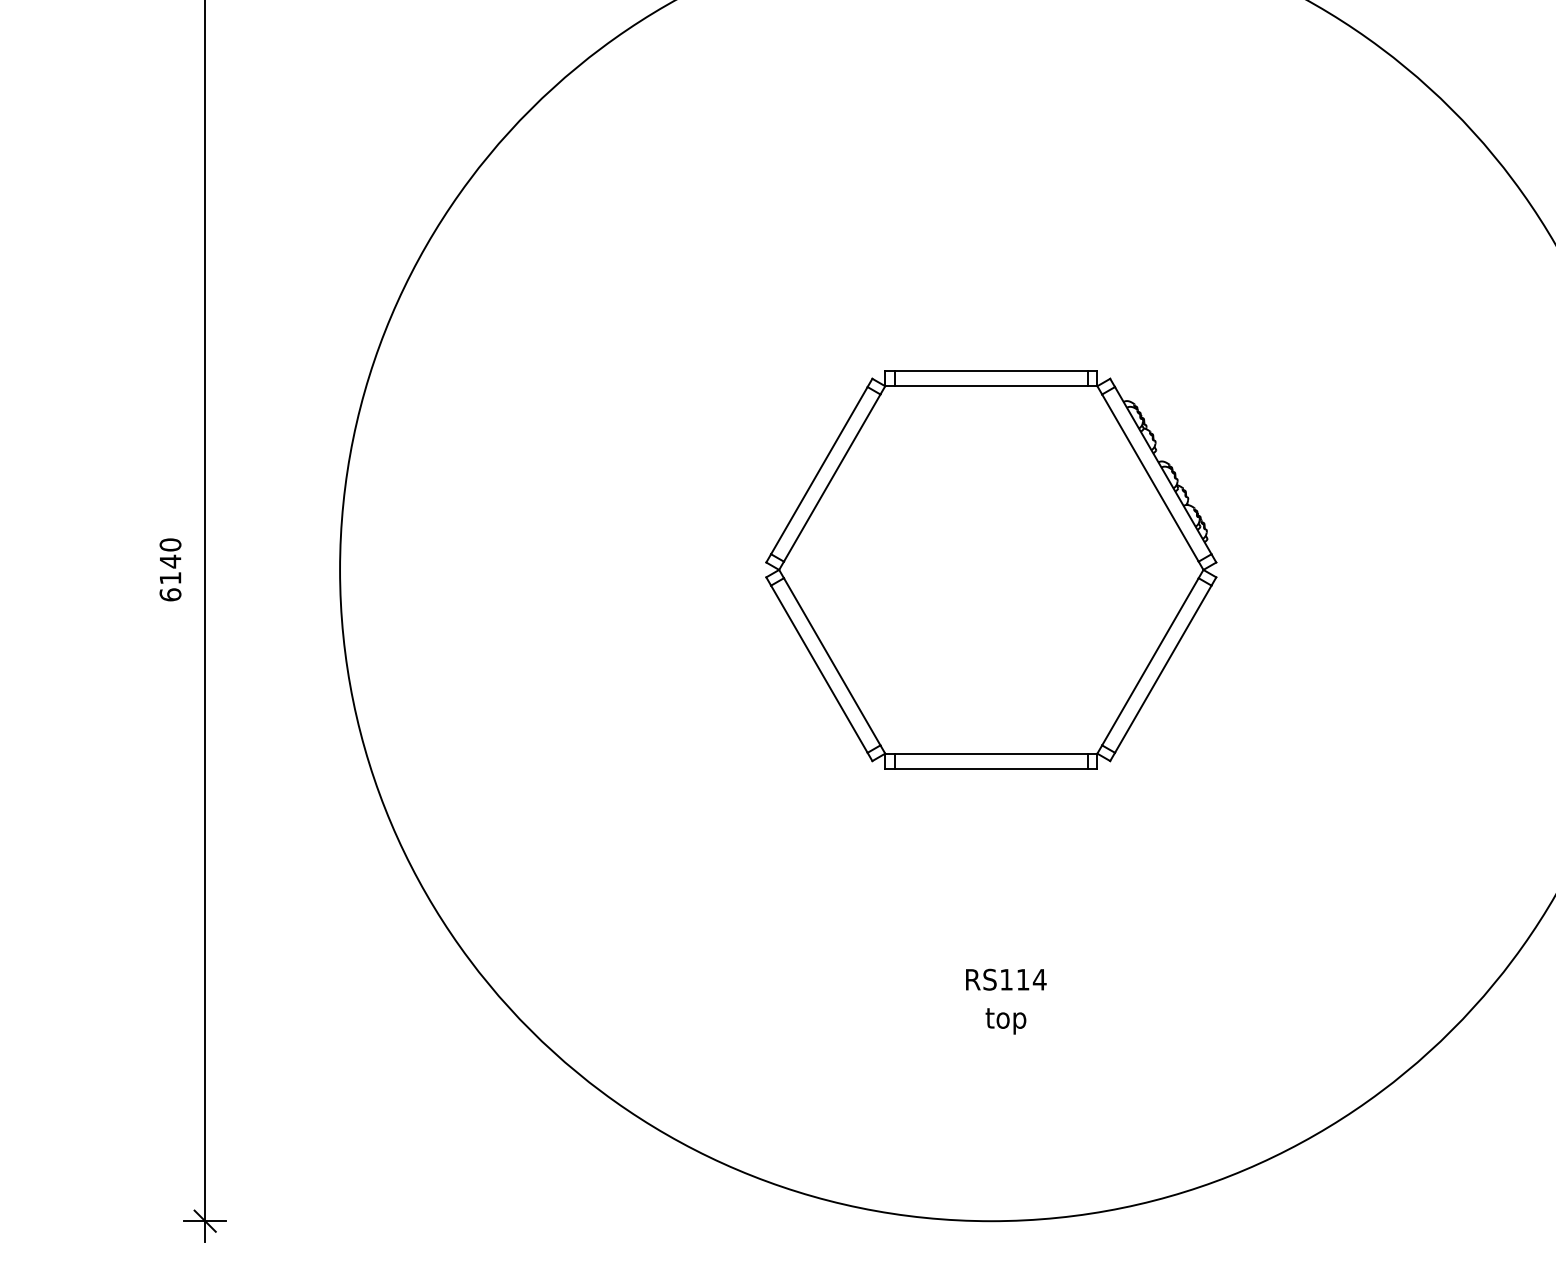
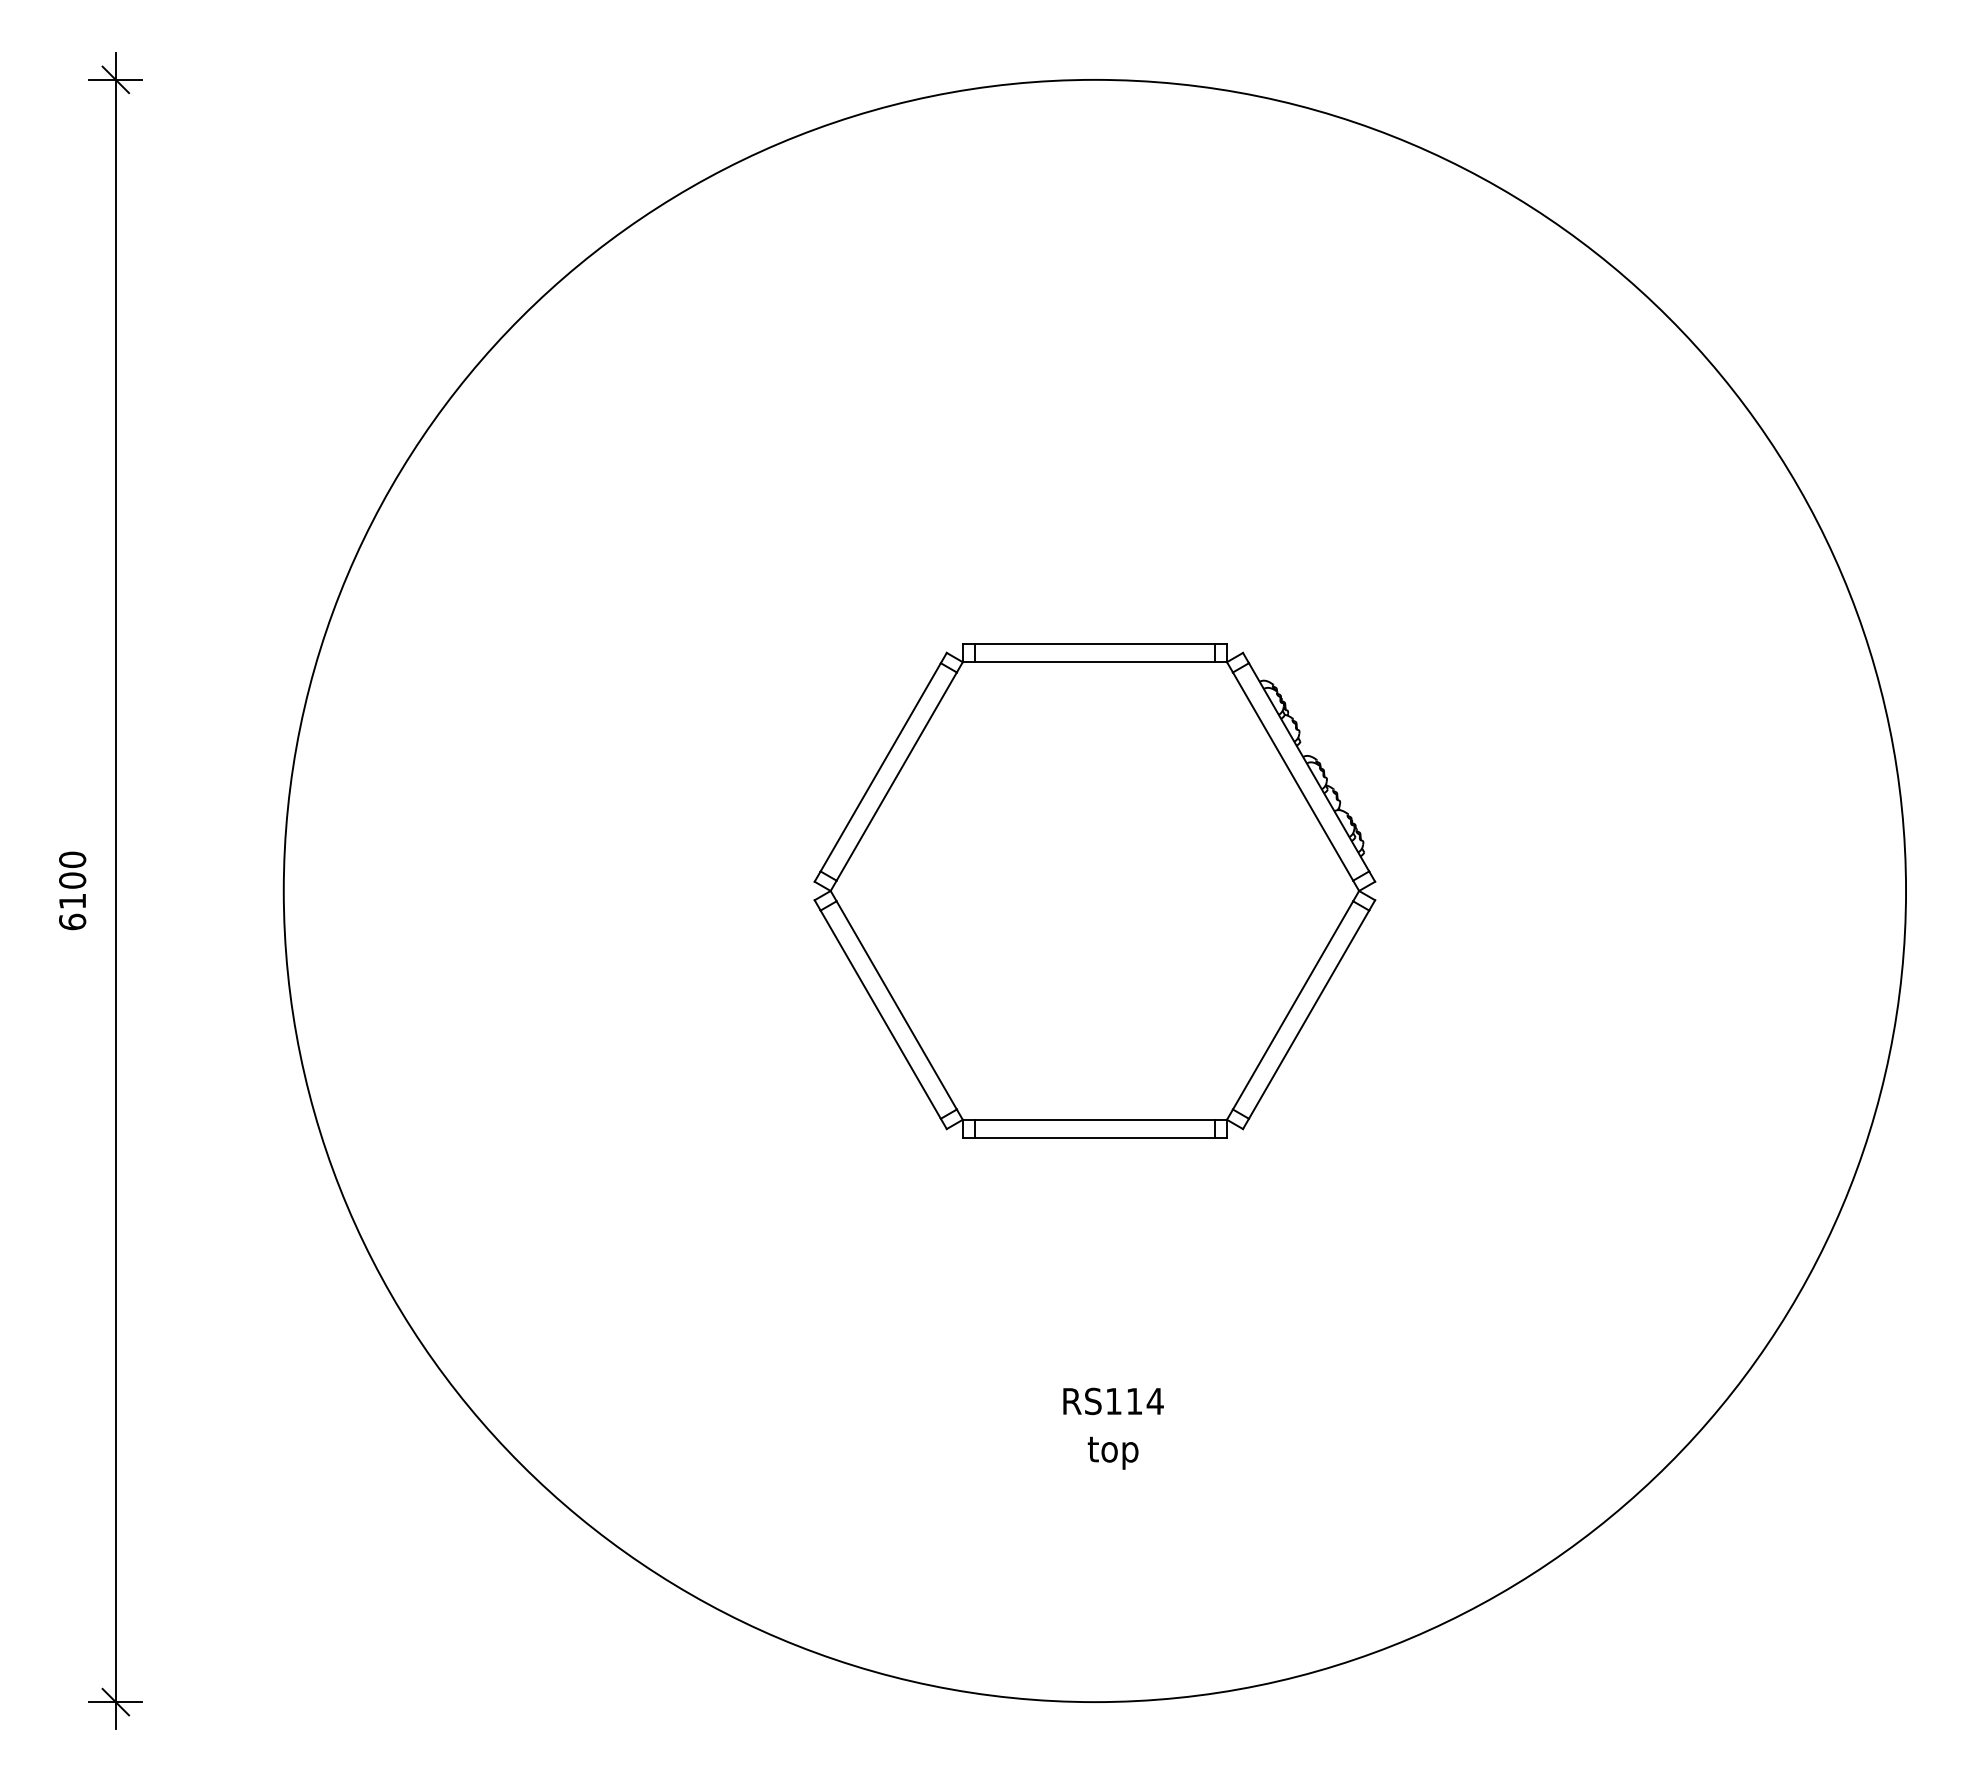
text: (170, 561) -> (72, 880), 6140 -> 6100

